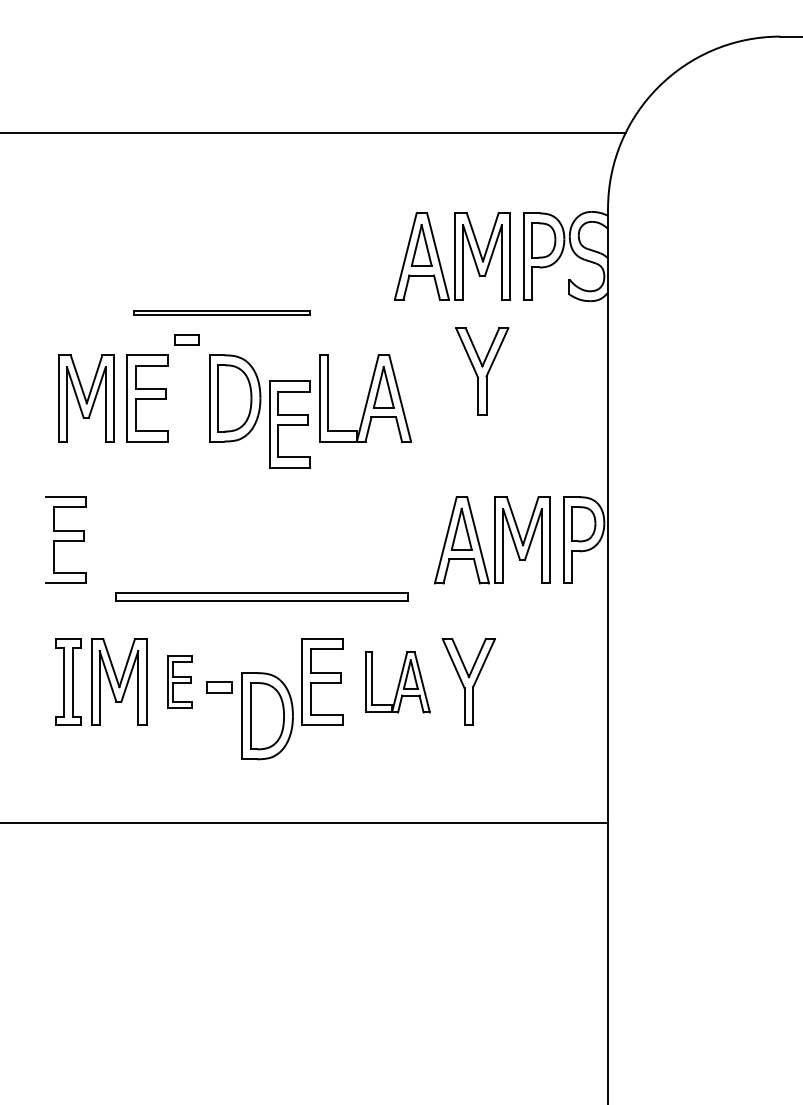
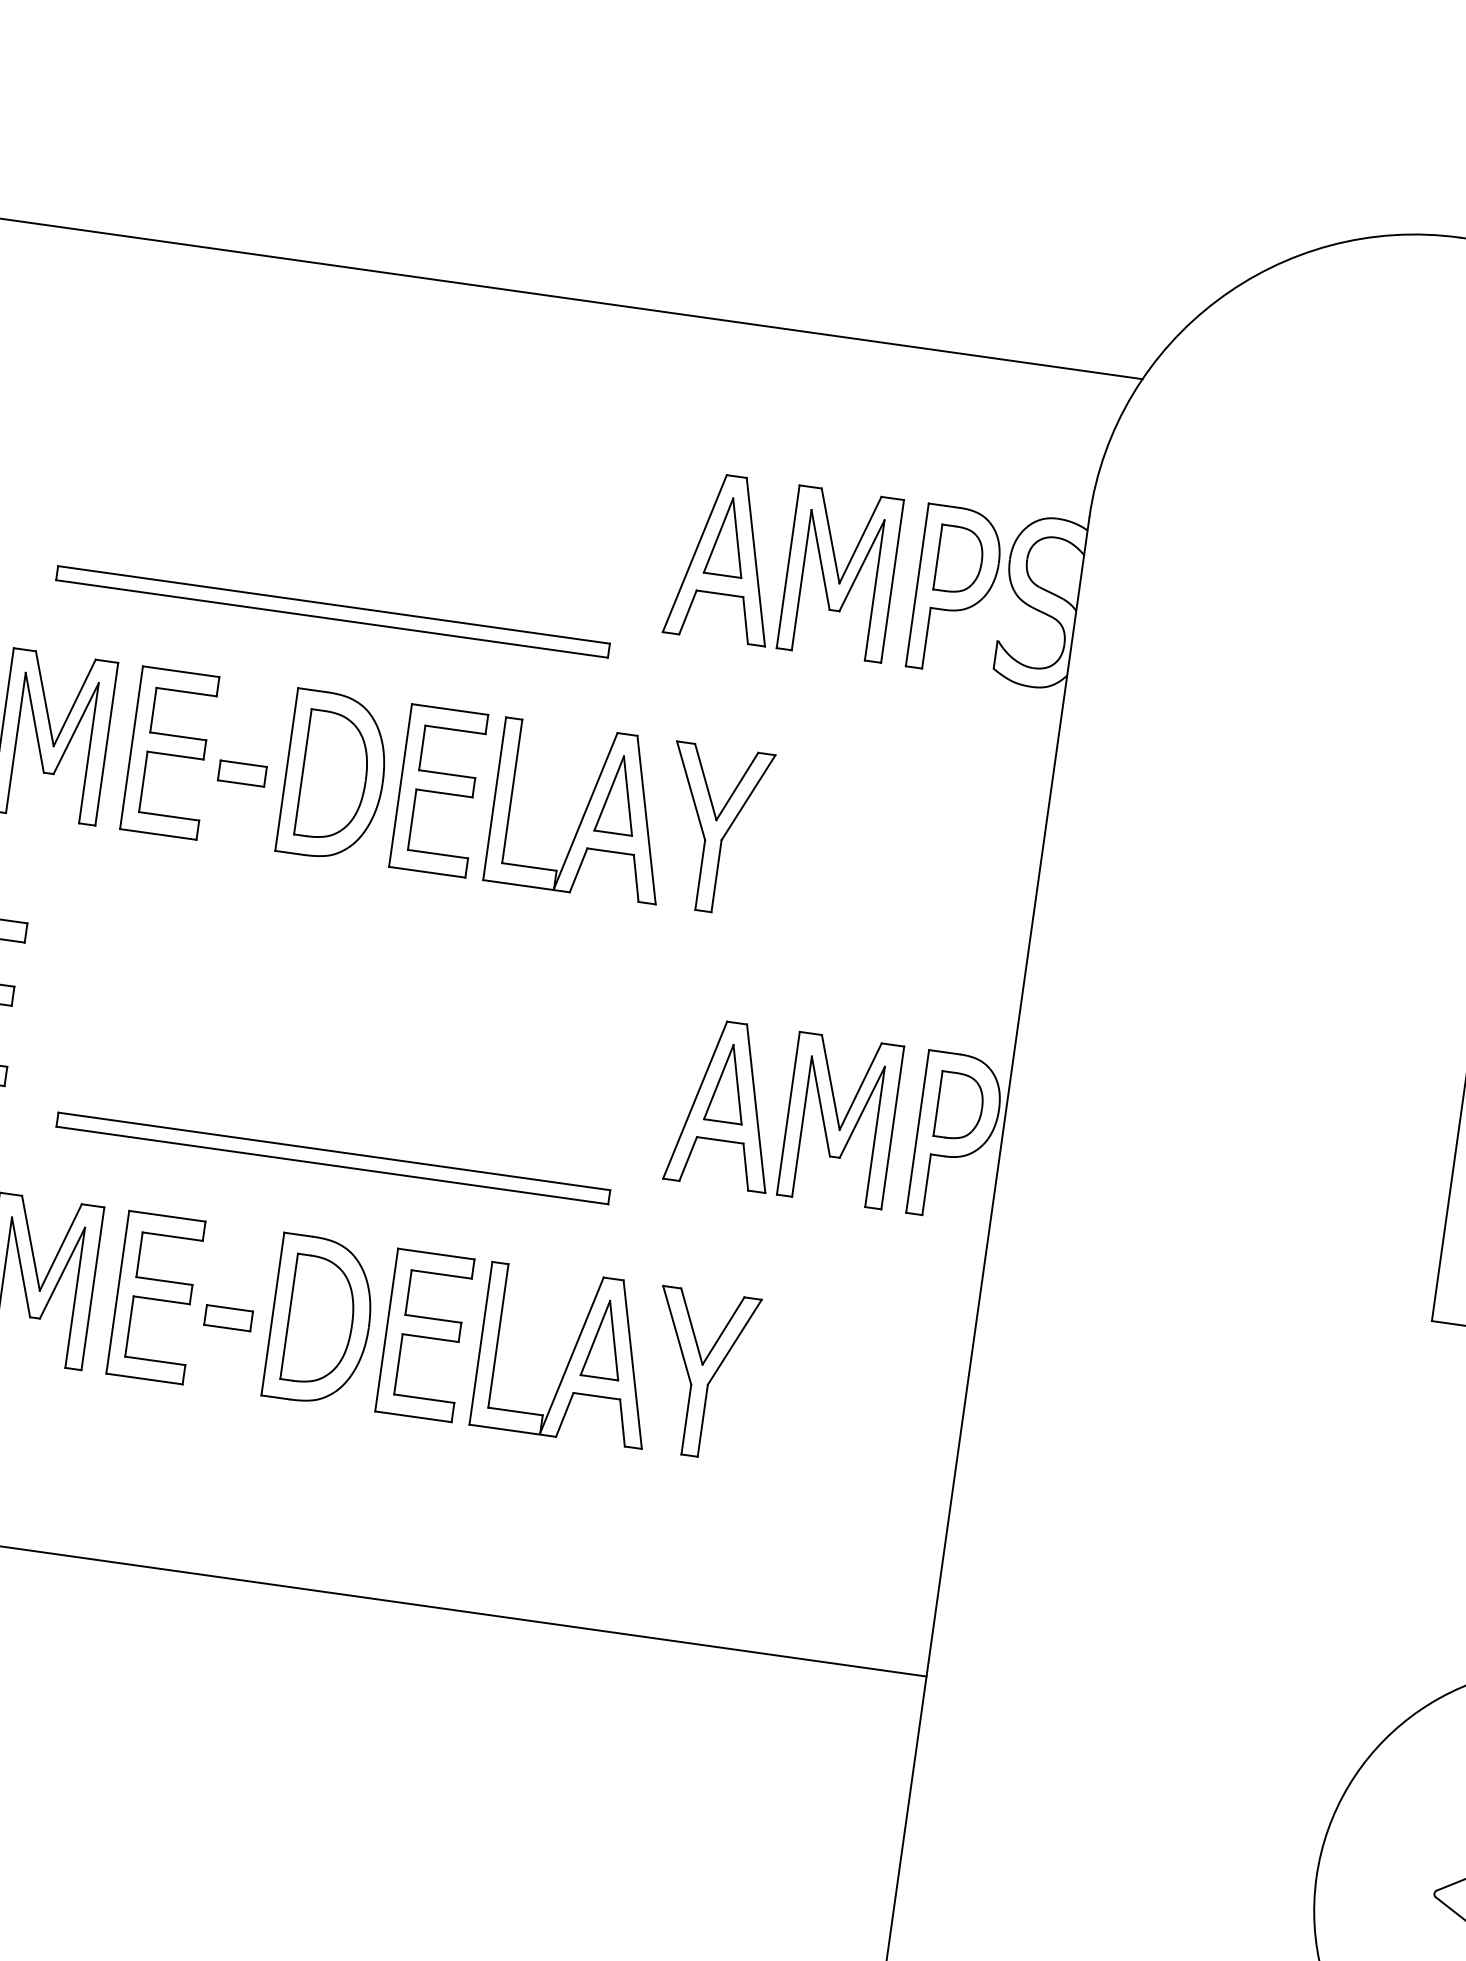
part: (221, 312) -> (331, 610), size x1.67
part: (186, 339) -> (241, 772), moved
part: (482, 371) -> (715, 829), moved
part: (289, 424) -> (437, 790), moved
part: (179, 681) -> (154, 1296), size x1.67
part: (397, 682) -> (566, 1355), size x1.43
part: (267, 716) -> (320, 1321), moved

